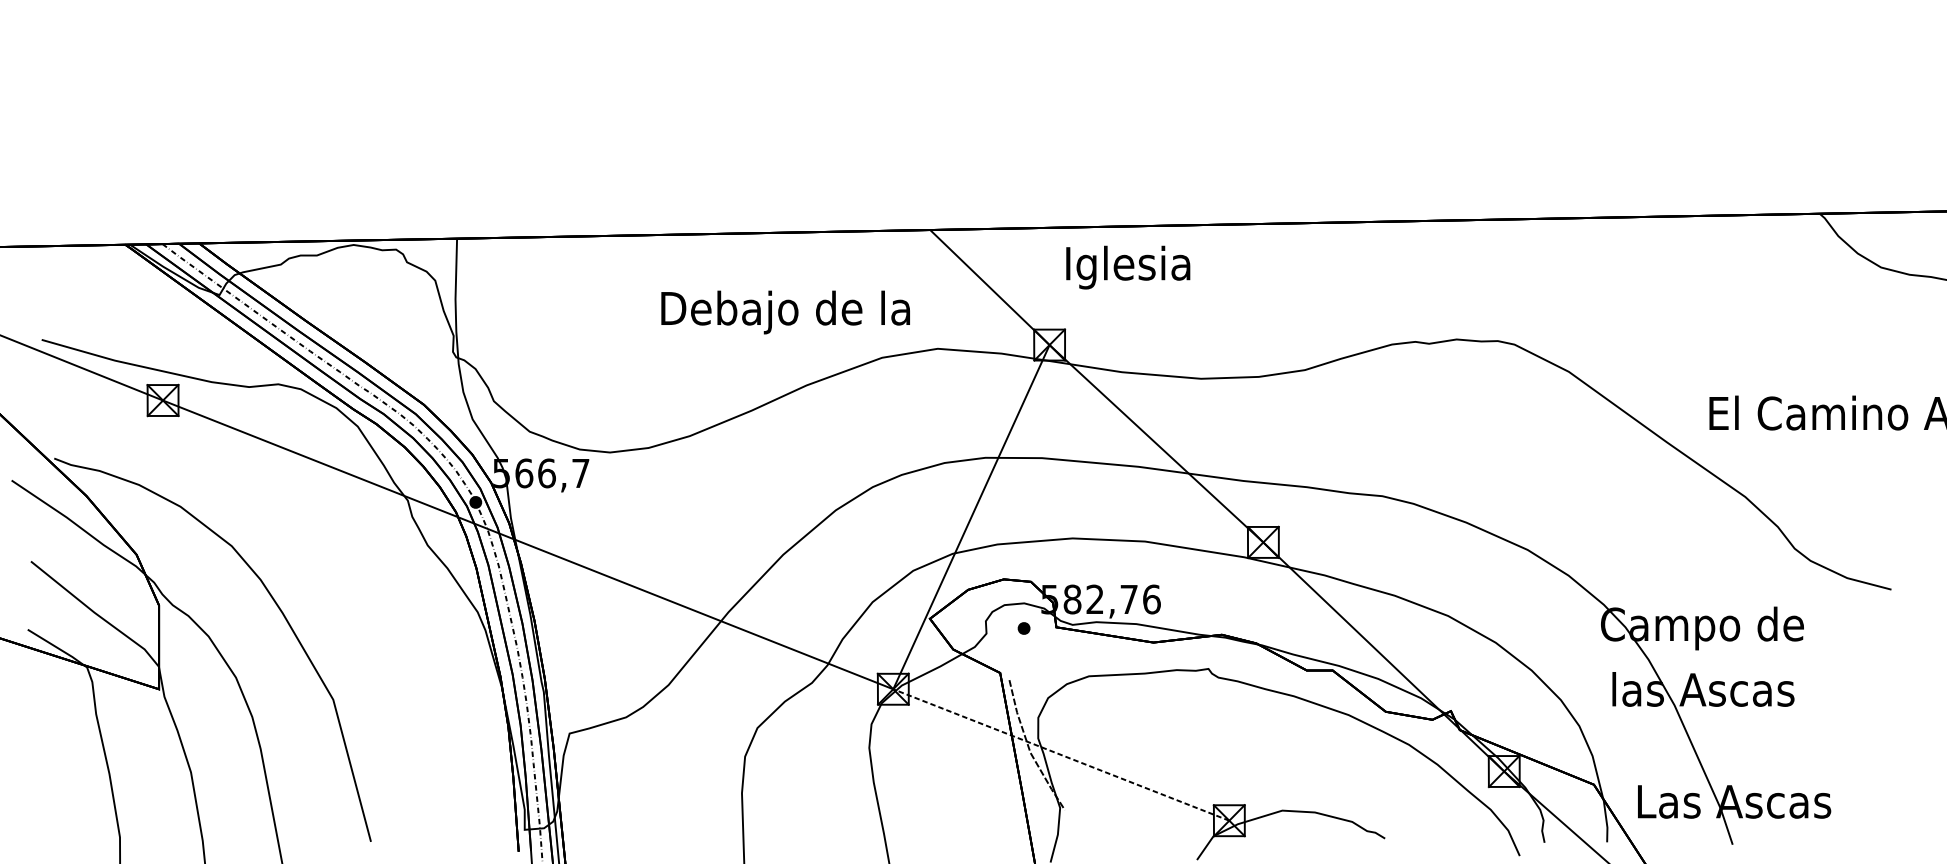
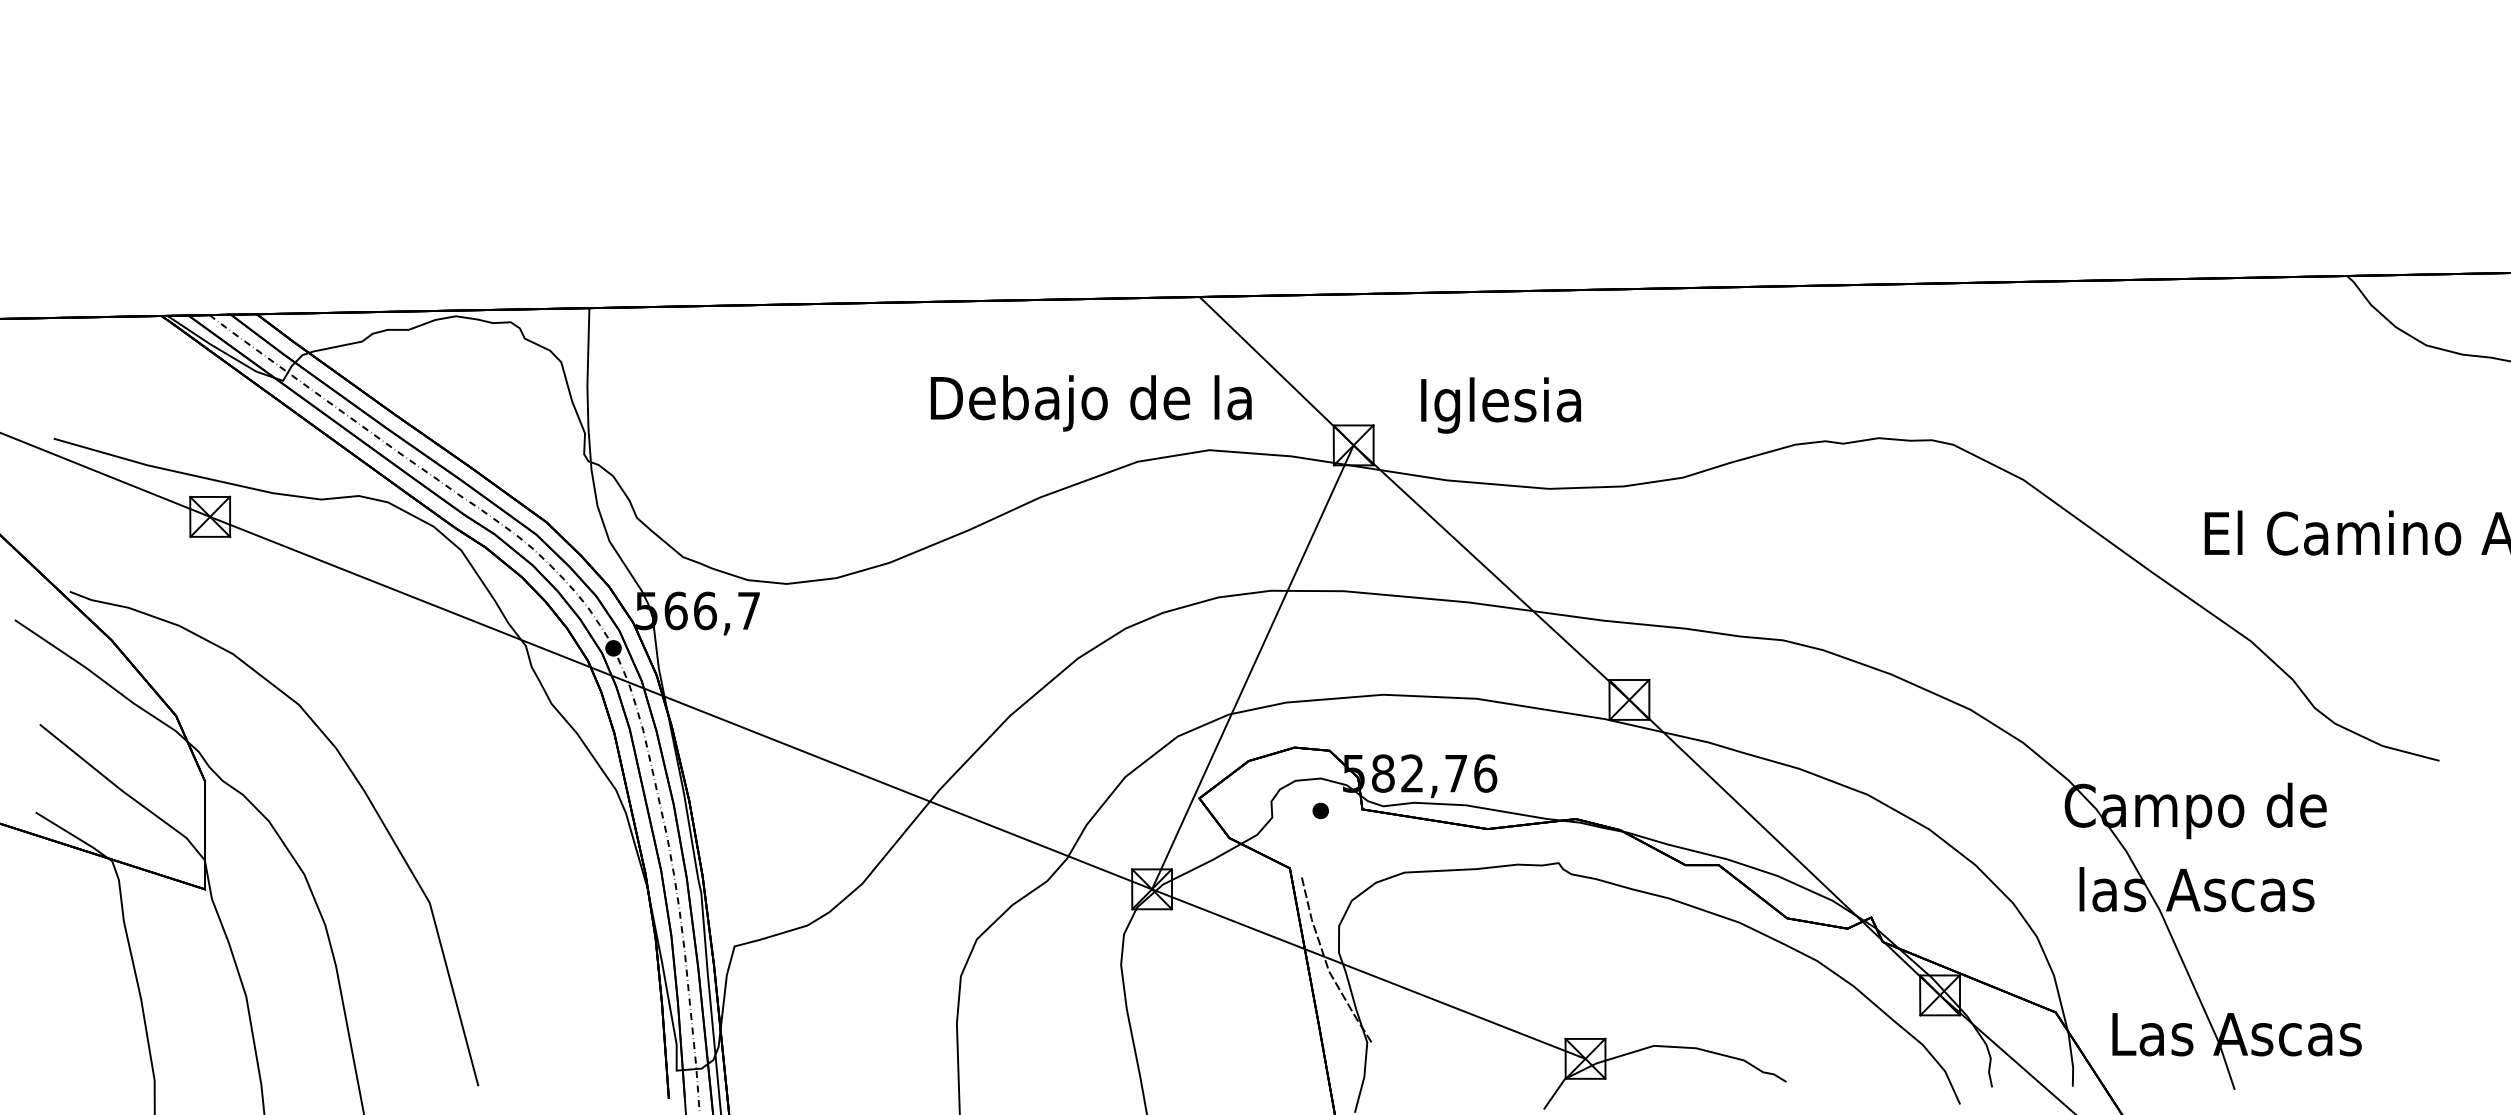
text: (1127, 267) -> (1500, 405), moved
text: (785, 312) -> (1091, 403), moved
line: (1061, 755) -> (1368, 974), dashed -> solid

